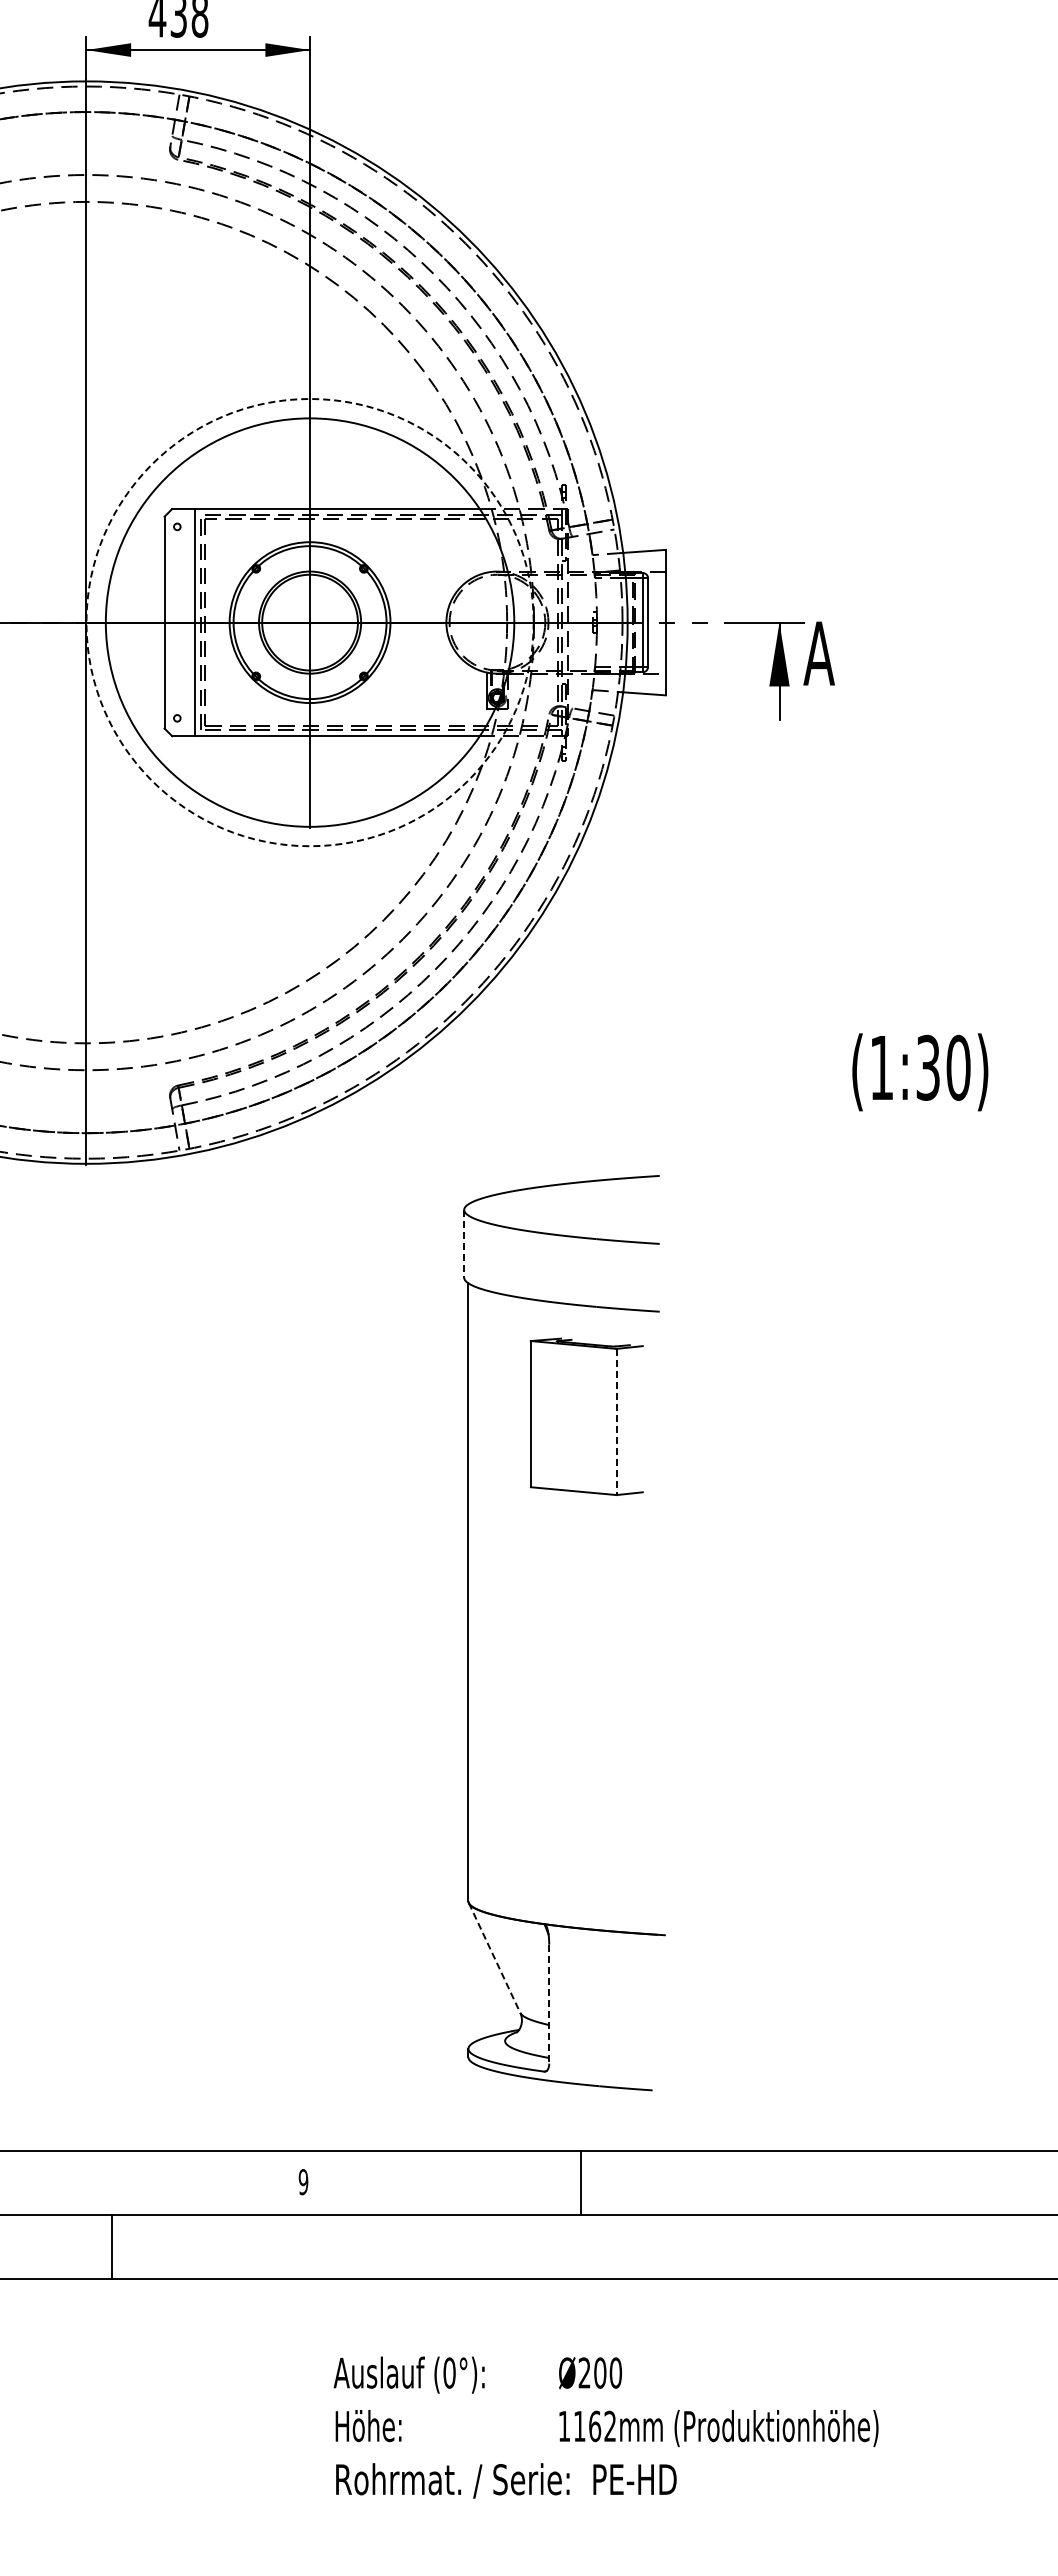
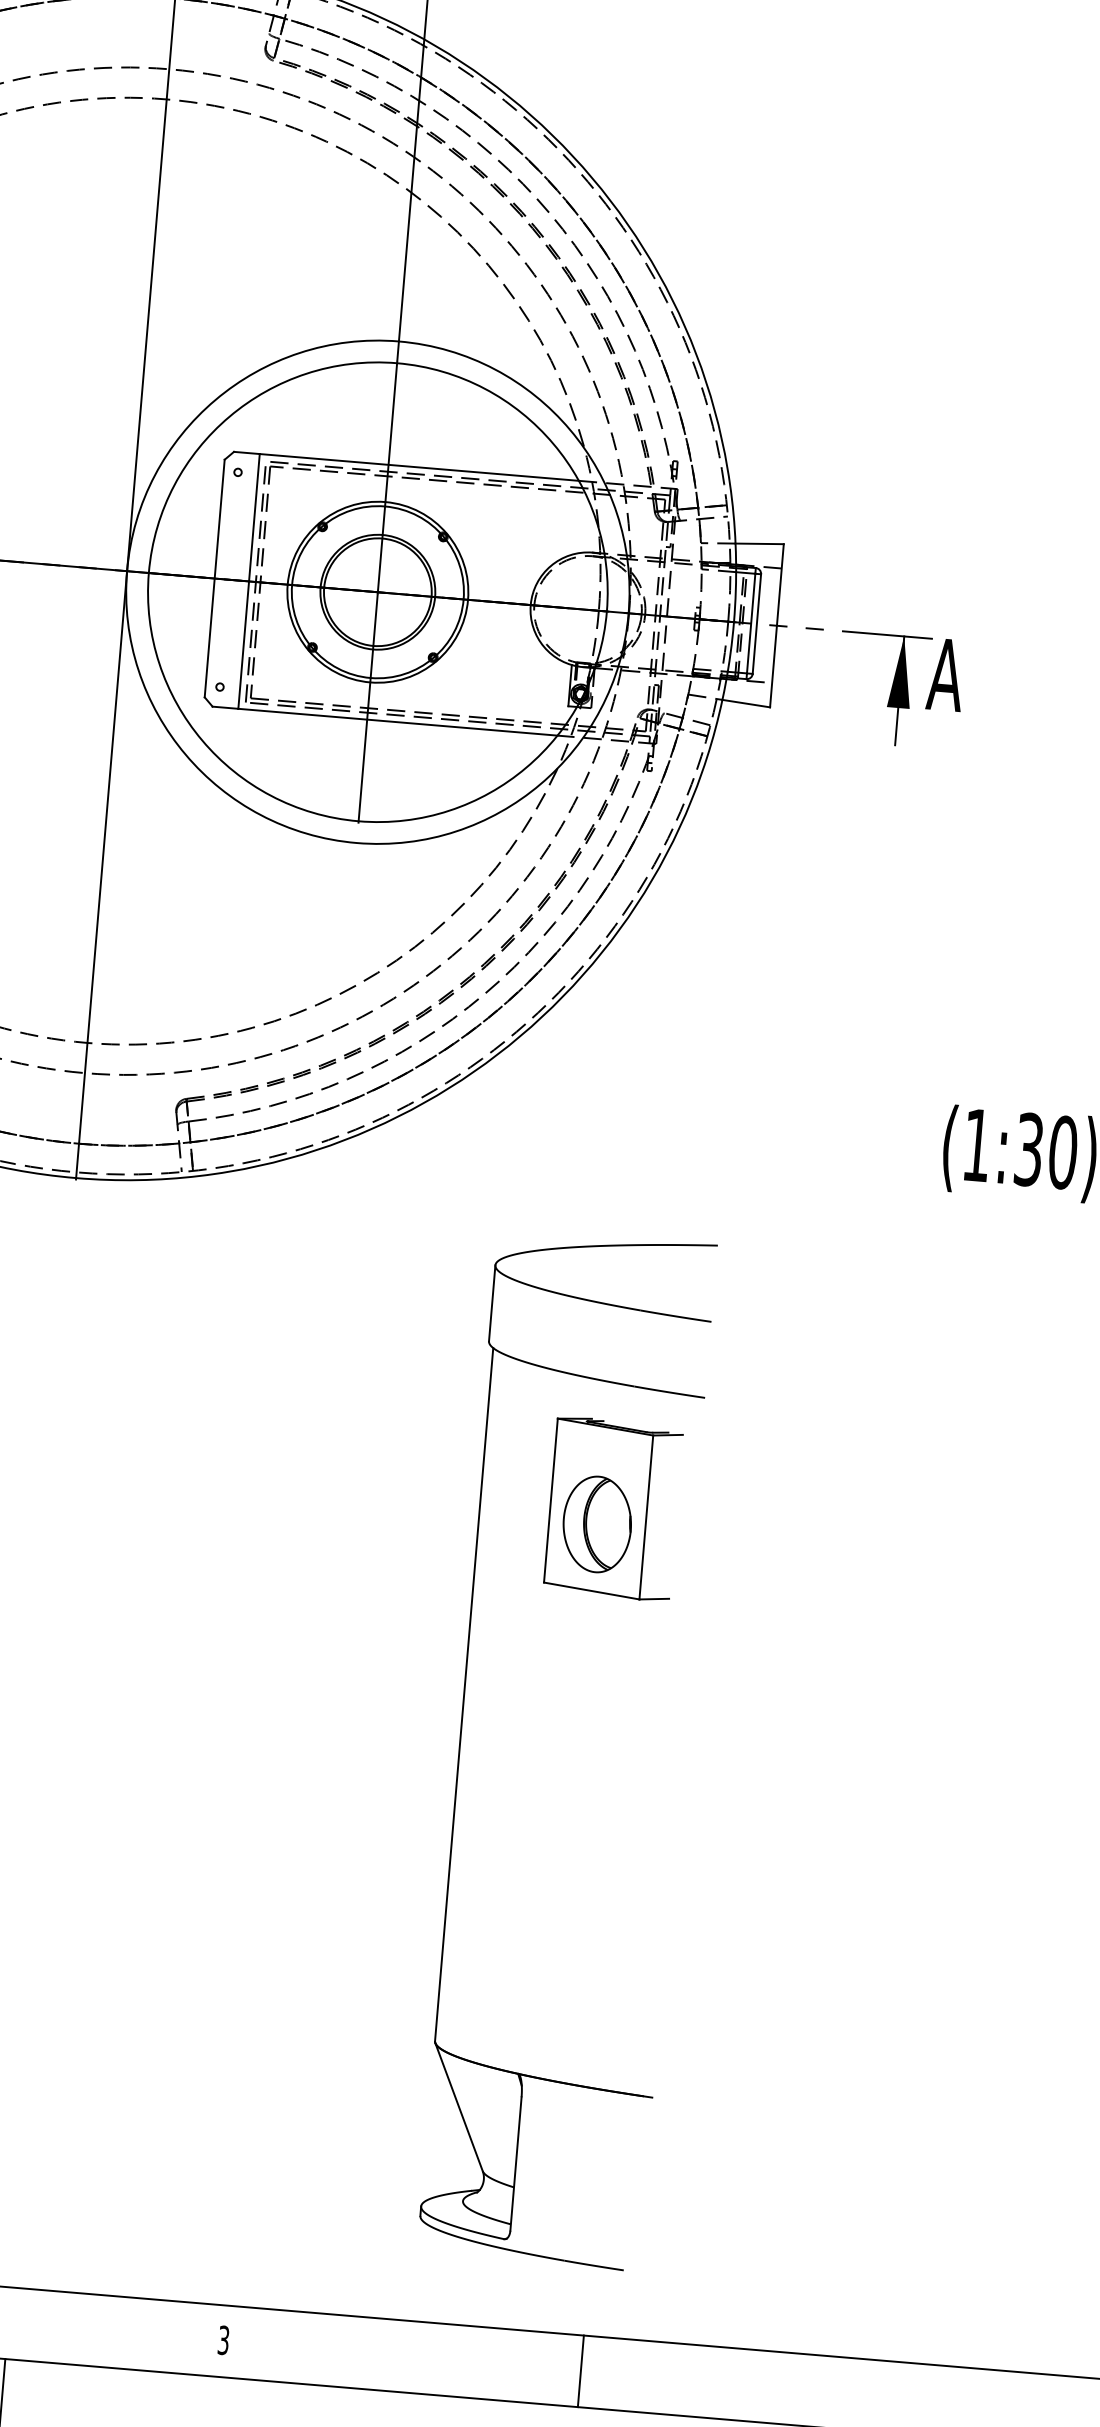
circle: (309, 622) -> (377, 592), dashed -> solid
line: (464, 1243) -> (492, 1303), dashed -> solid
line: (616, 1422) -> (646, 1518), dashed -> solid
part: (573, 1431) -> (597, 1524), added
line: (494, 1958) -> (458, 2107), dashed -> solid
line: (549, 2004) -> (516, 2164), dashed -> solid
text: (303, 2181) -> (223, 2339), 9 -> 3
line: (581, 2182) -> (581, 2370), moved

